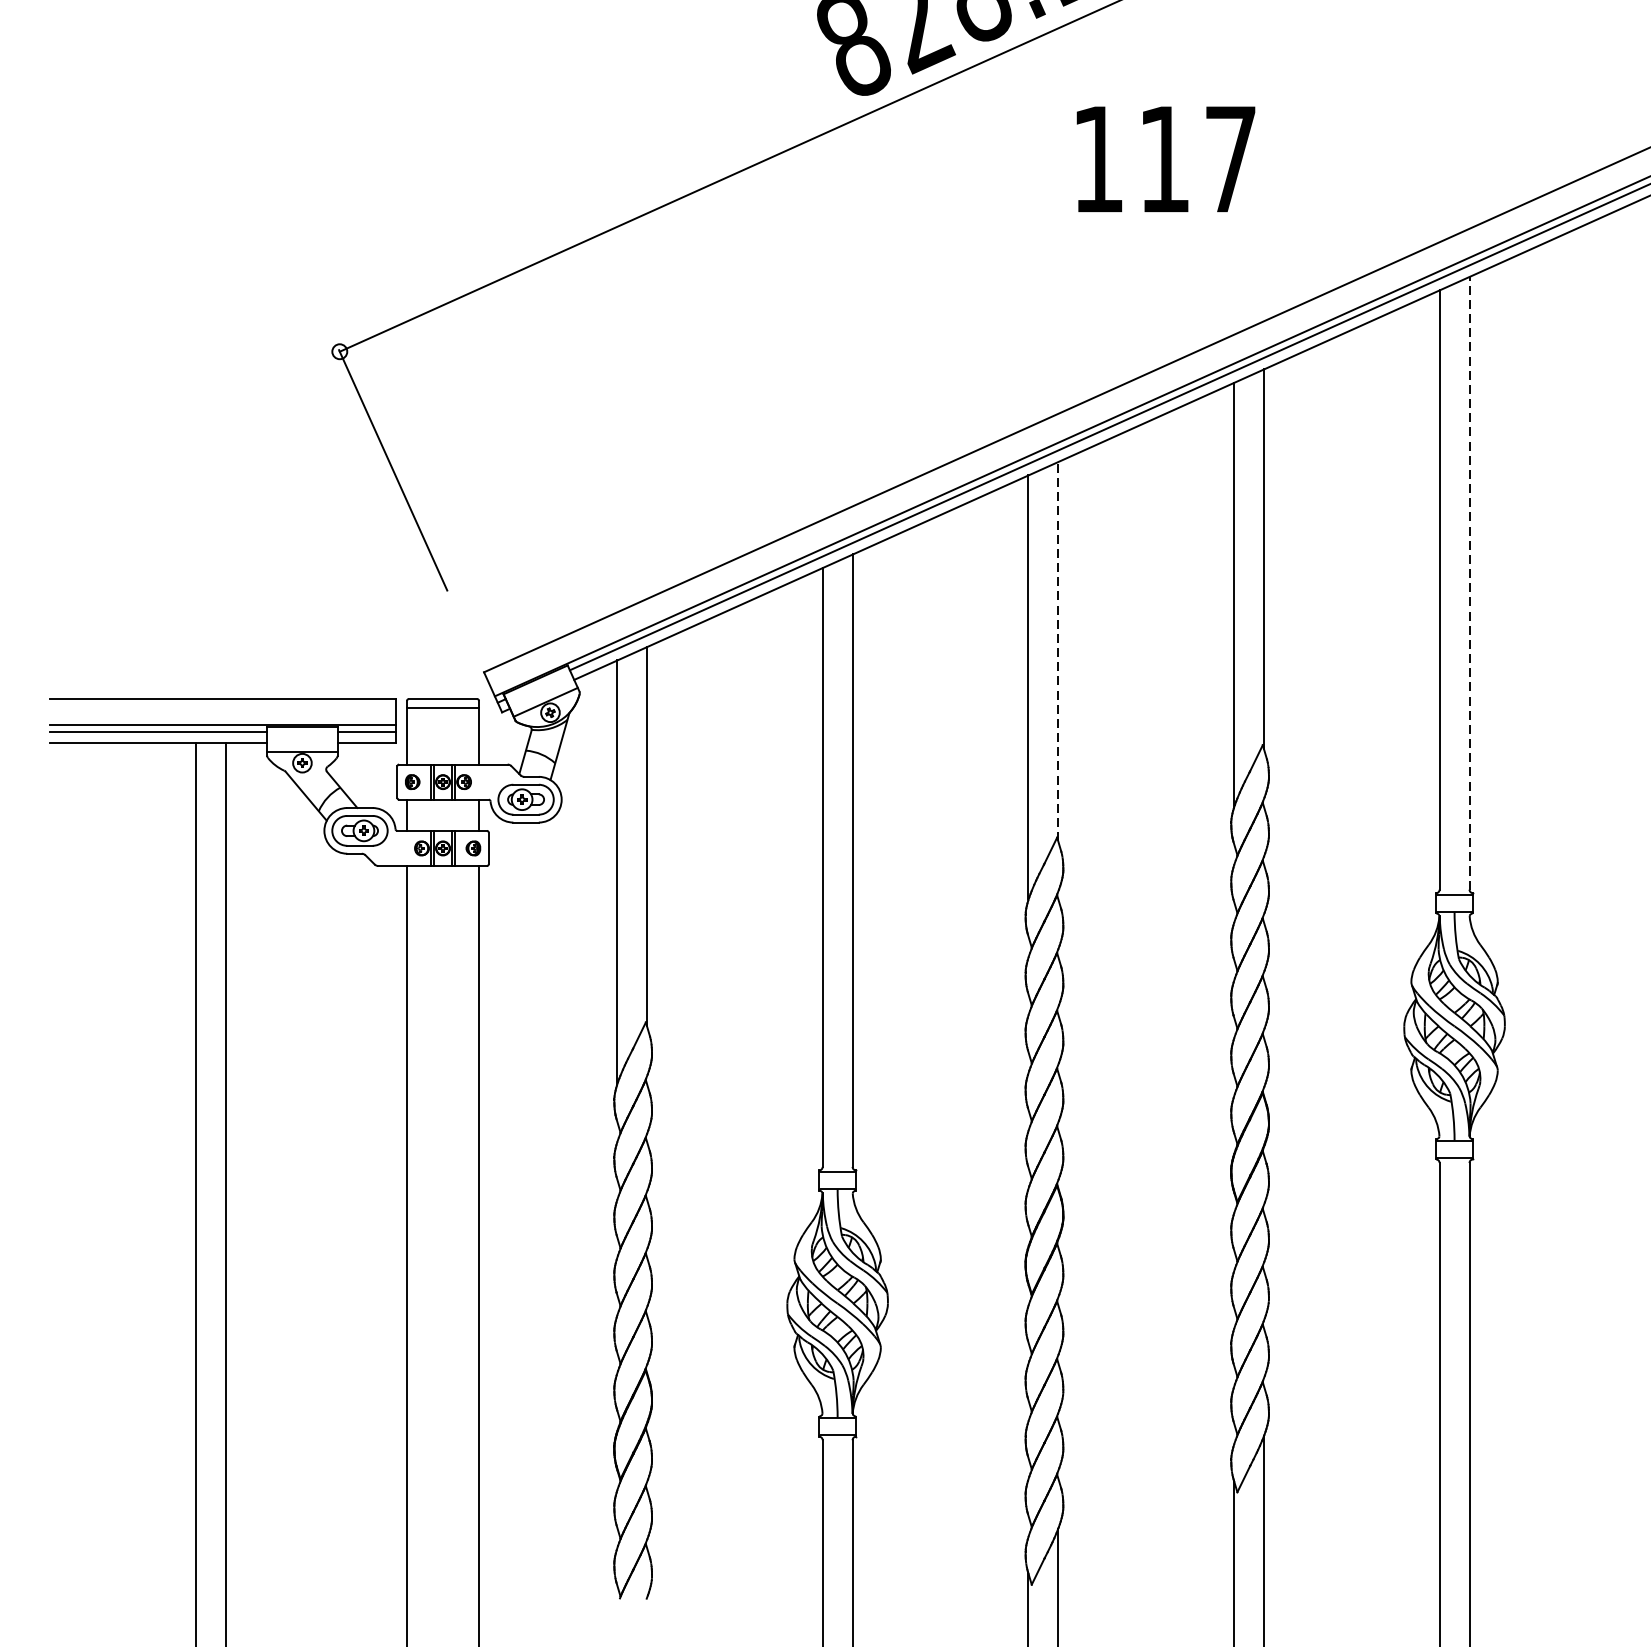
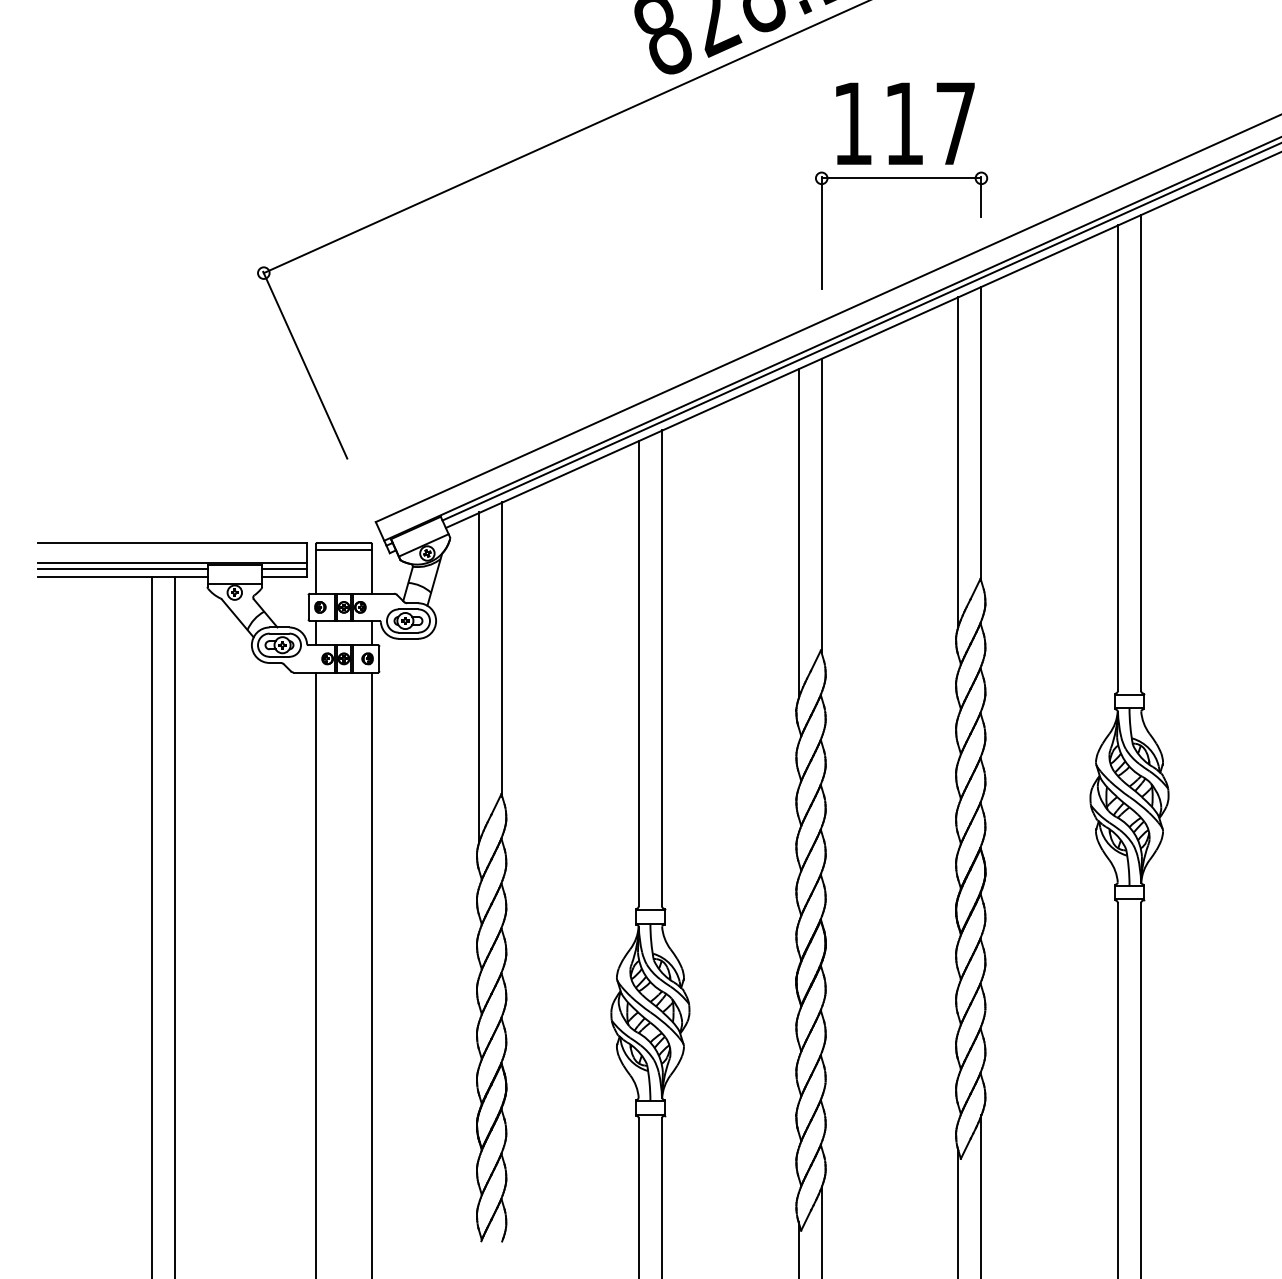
part: (1160, 229) -> (901, 178), added
line: (1469, 582) -> (1141, 452), dashed -> solid
line: (1057, 650) -> (821, 505), dashed -> solid

